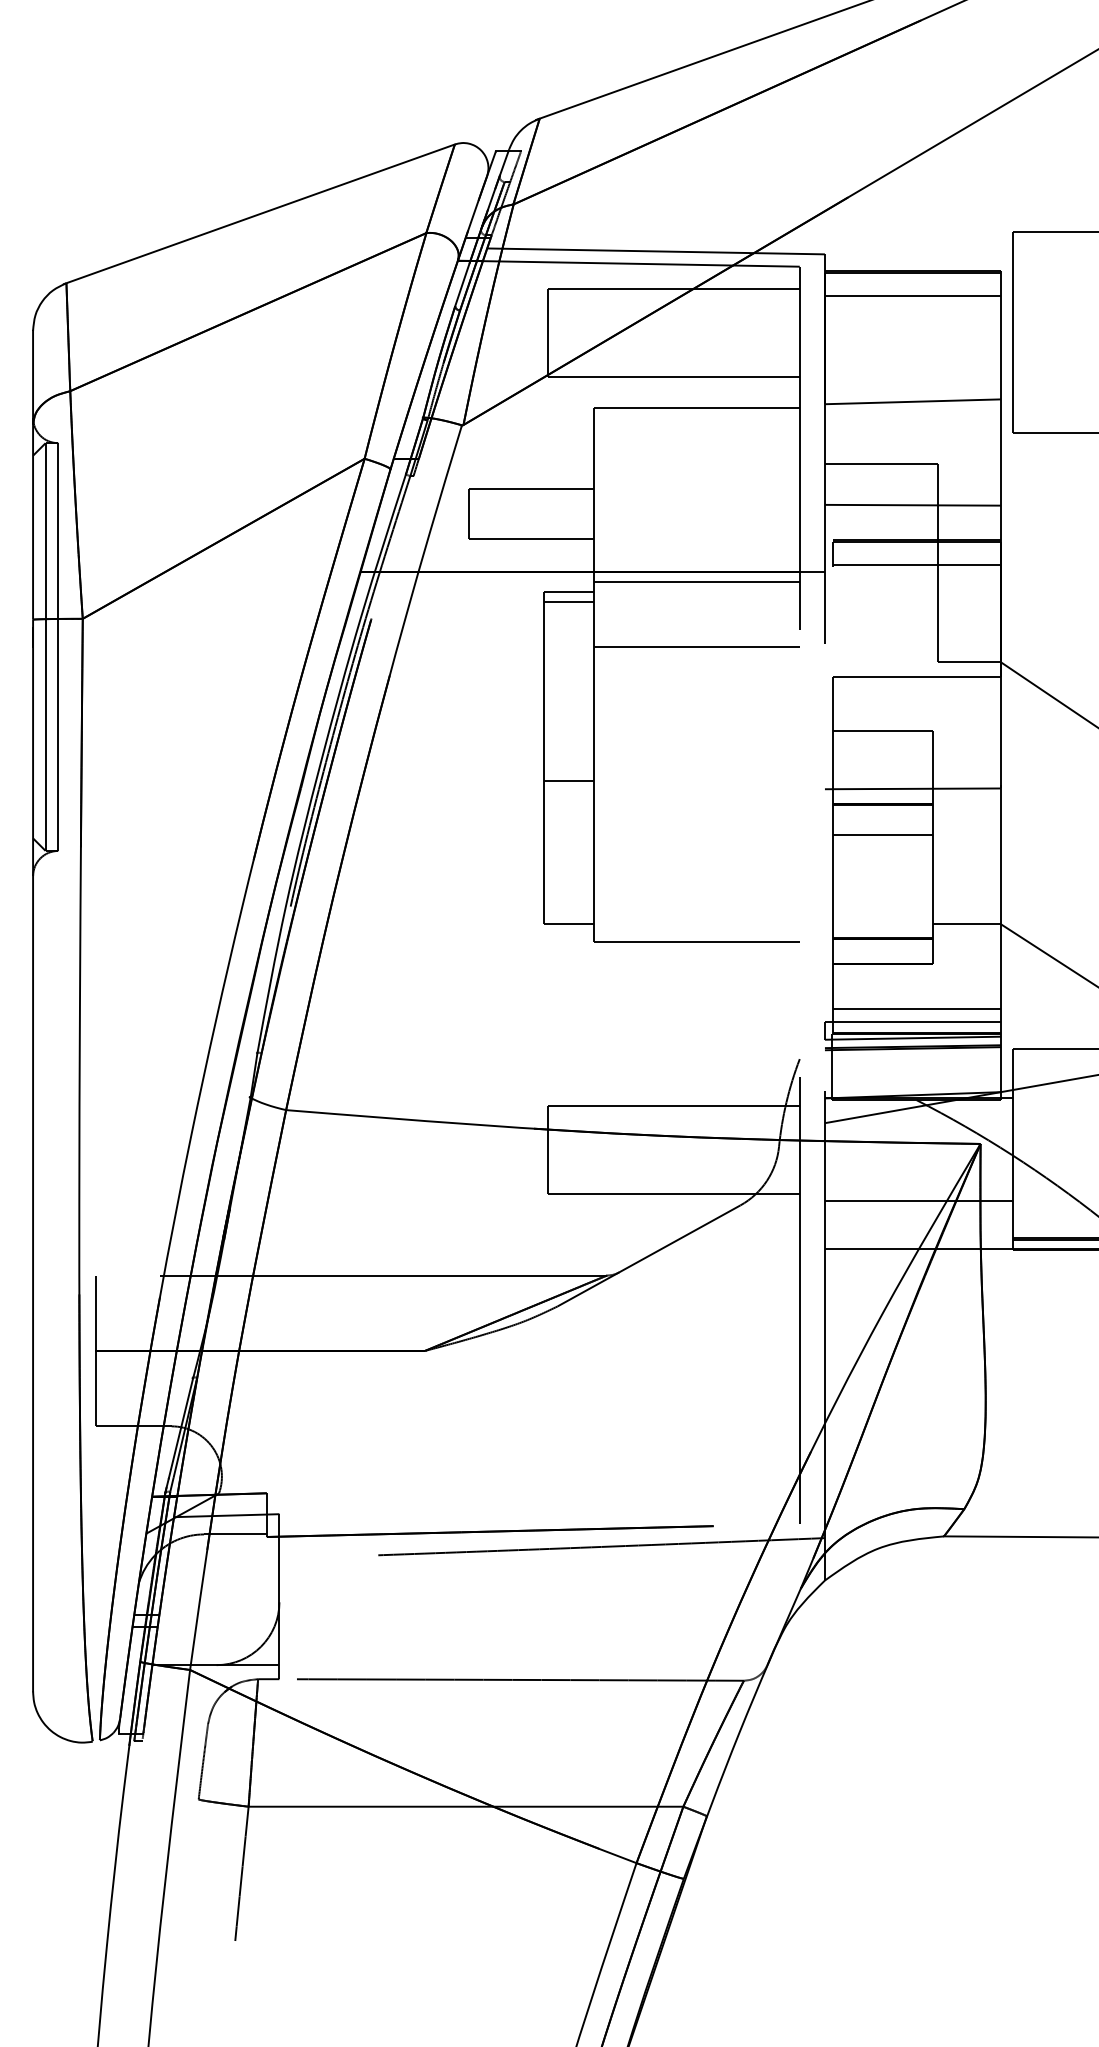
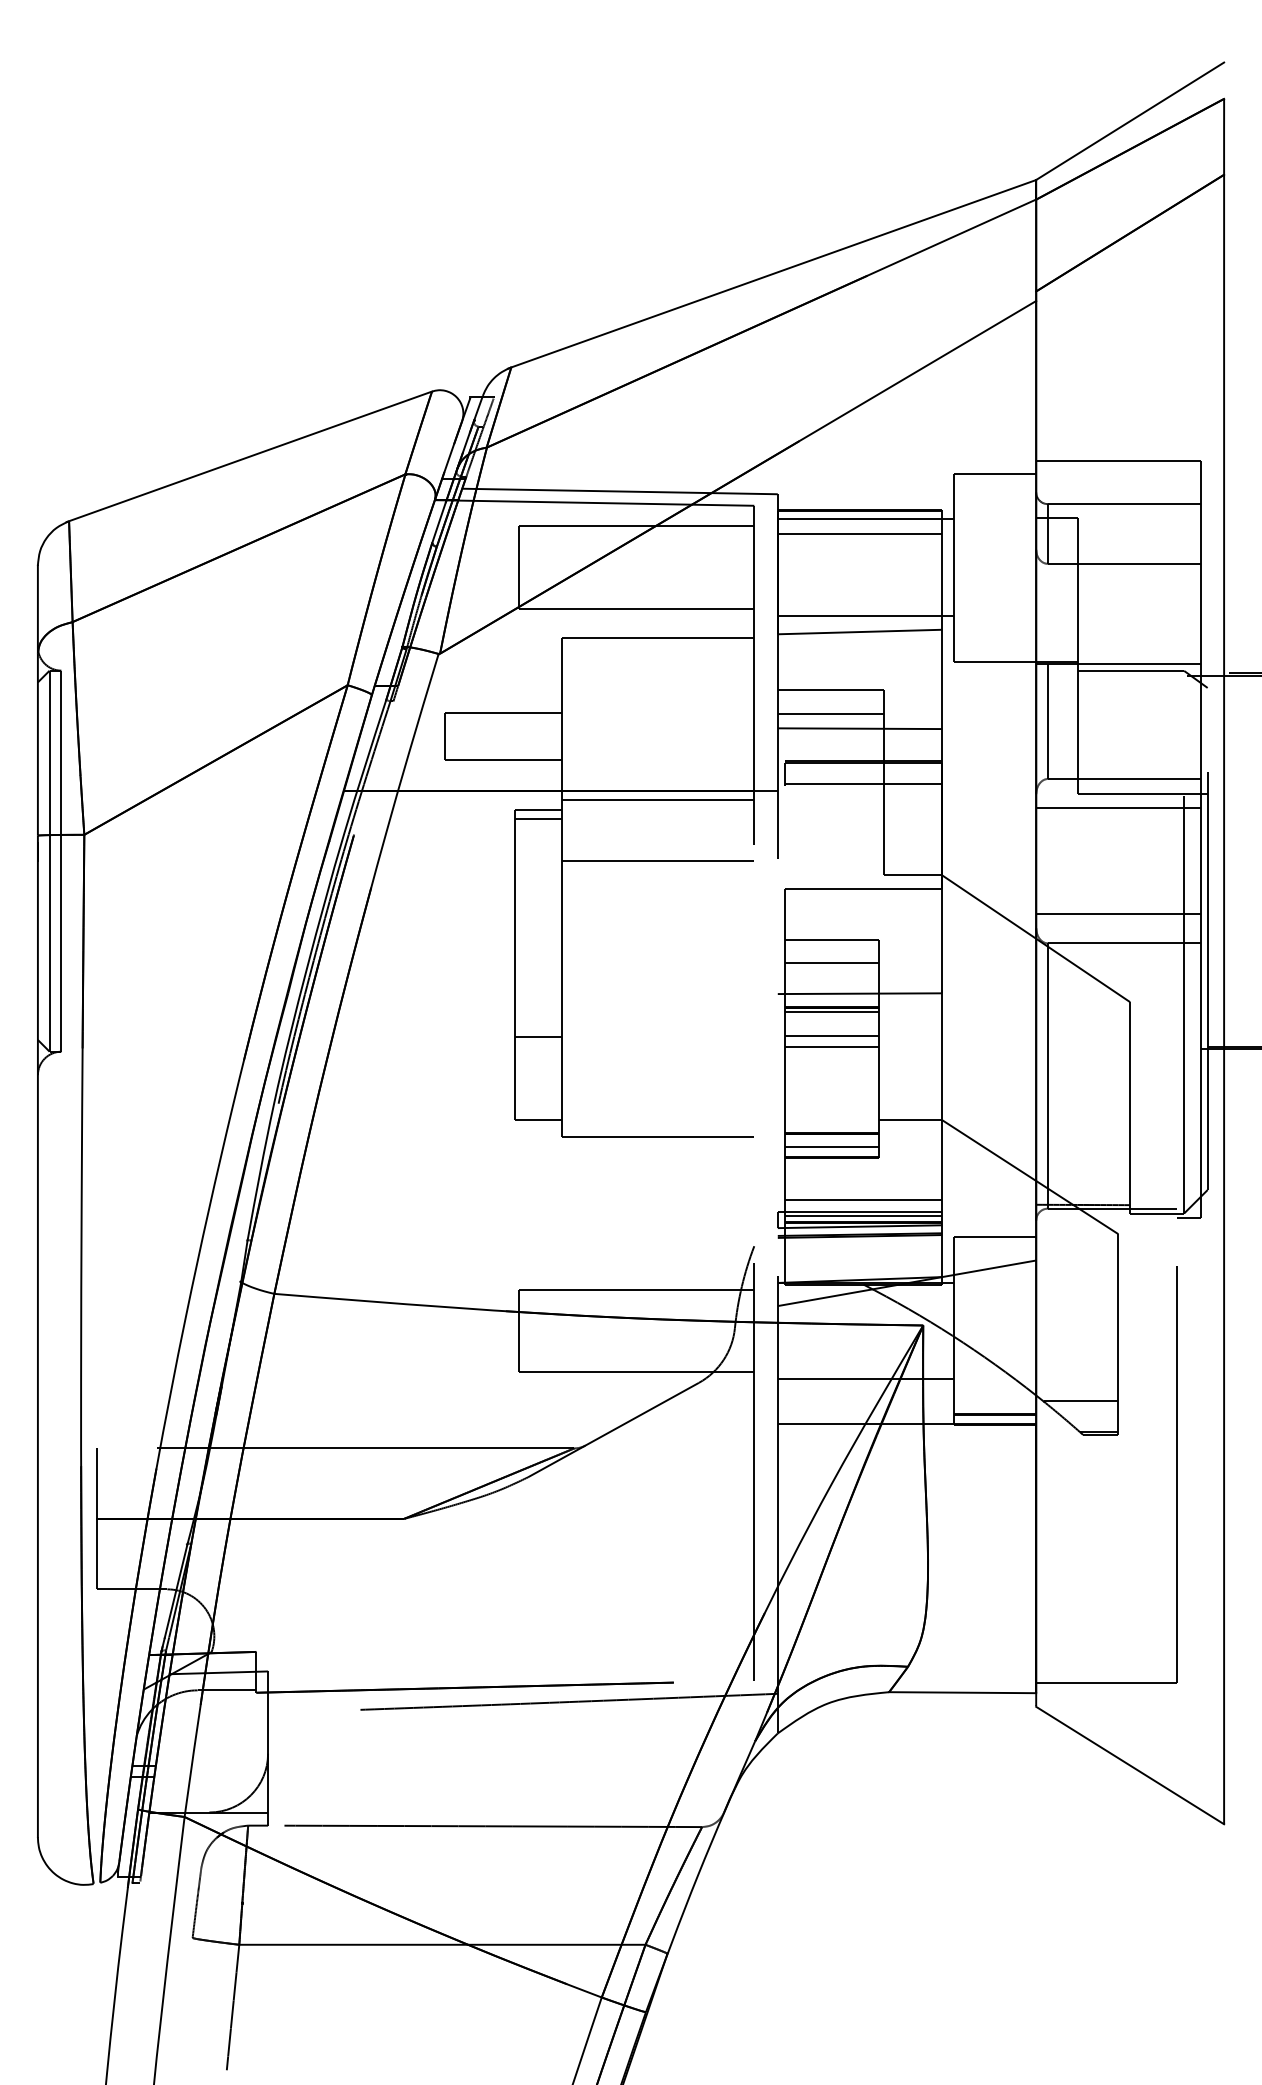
line: (918, 281) -> (865, 519), added
line: (918, 384) -> (865, 615), added
line: (881, 488) -> (830, 713), added
line: (882, 756) -> (831, 963), added
line: (568, 781) -> (538, 1037), moved
line: (882, 808) -> (831, 1012), added
line: (882, 845) -> (831, 1046), added
line: (882, 952) -> (831, 1146), added
line: (916, 1027) -> (863, 1216), added

